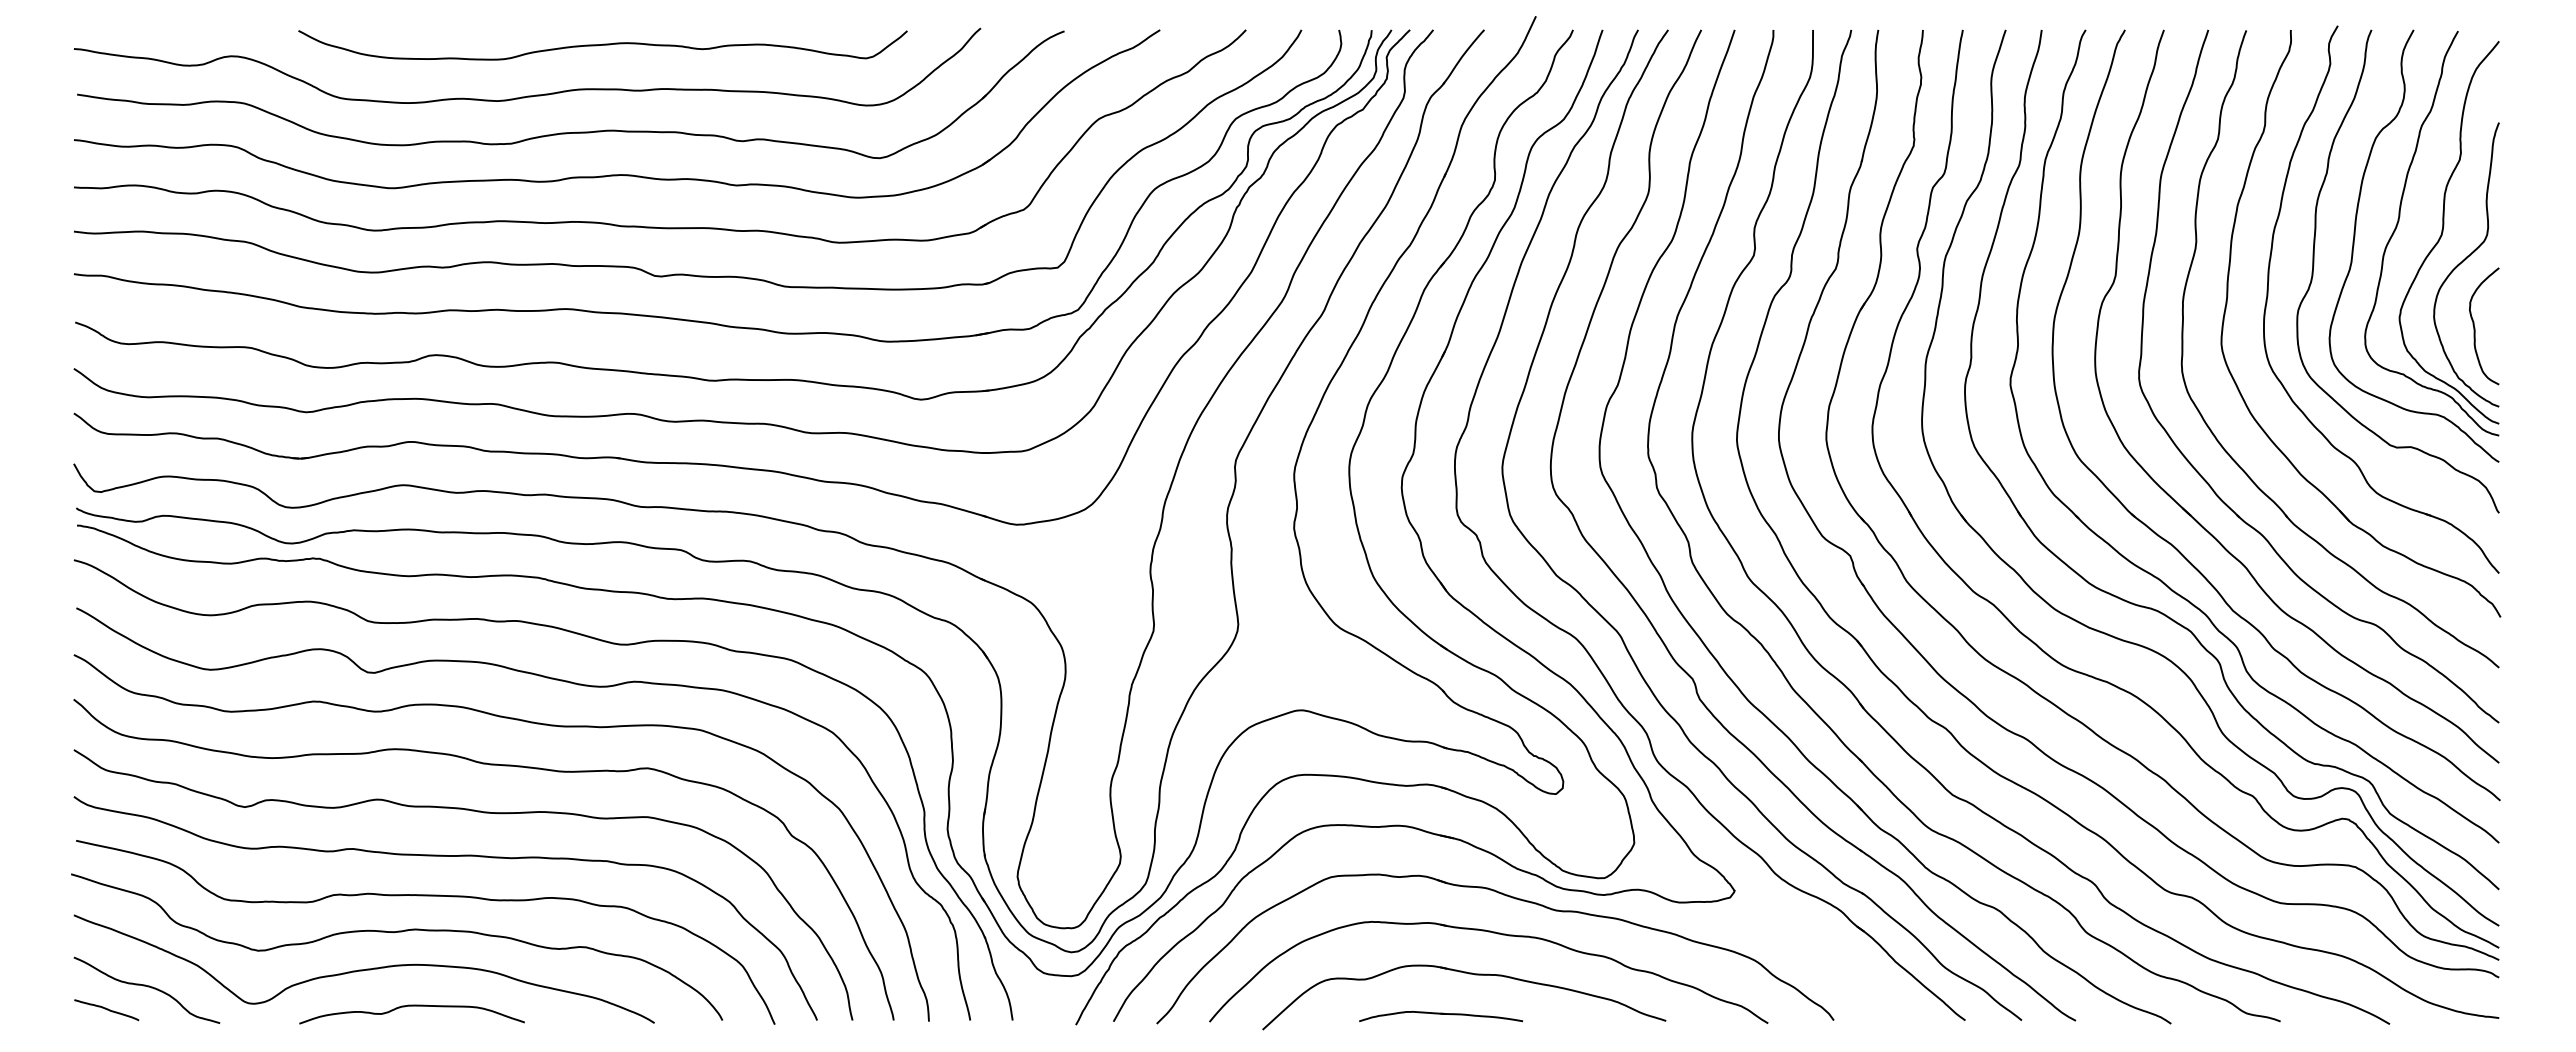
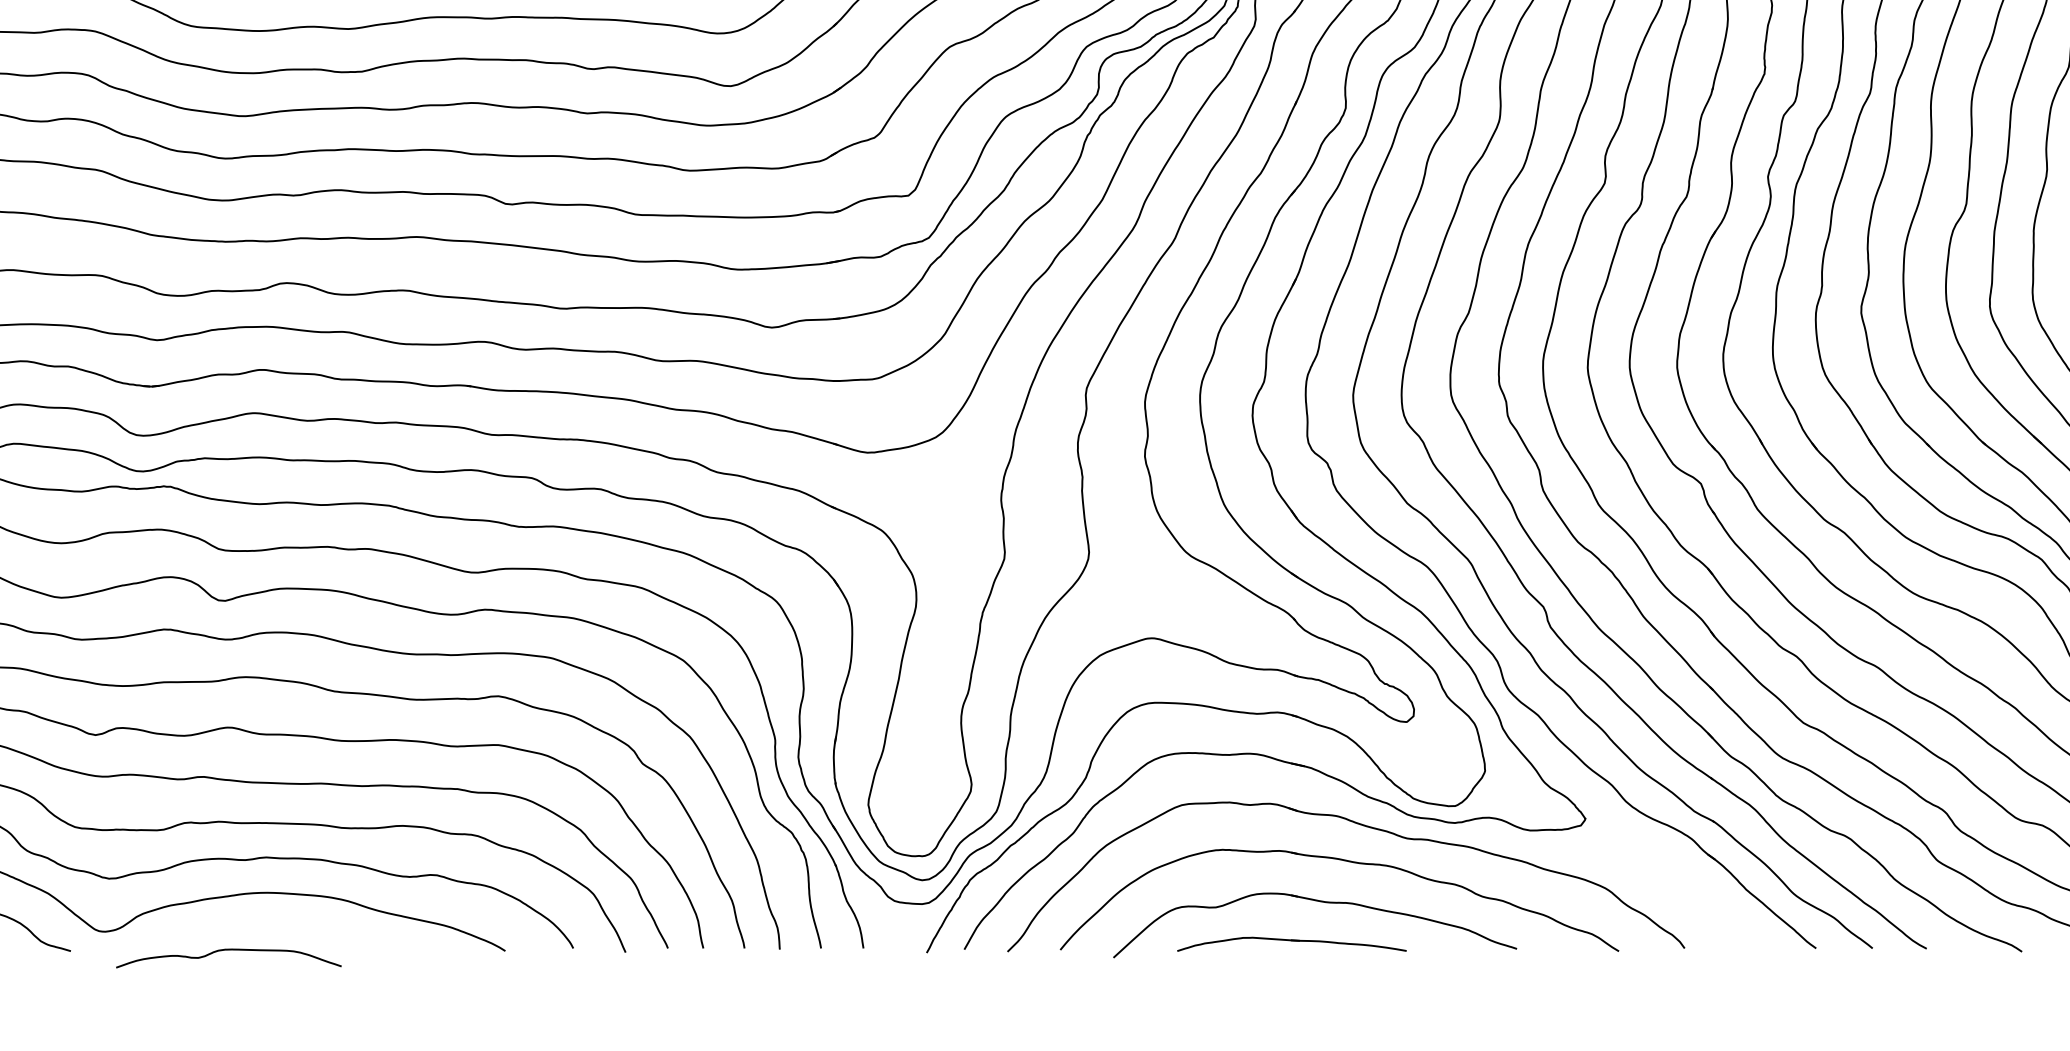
curve: (411, 1006) -> (228, 950), moved
part: (1440, 1016) -> (1291, 944), size x1.4

